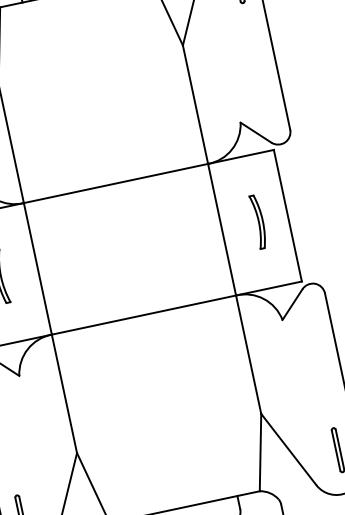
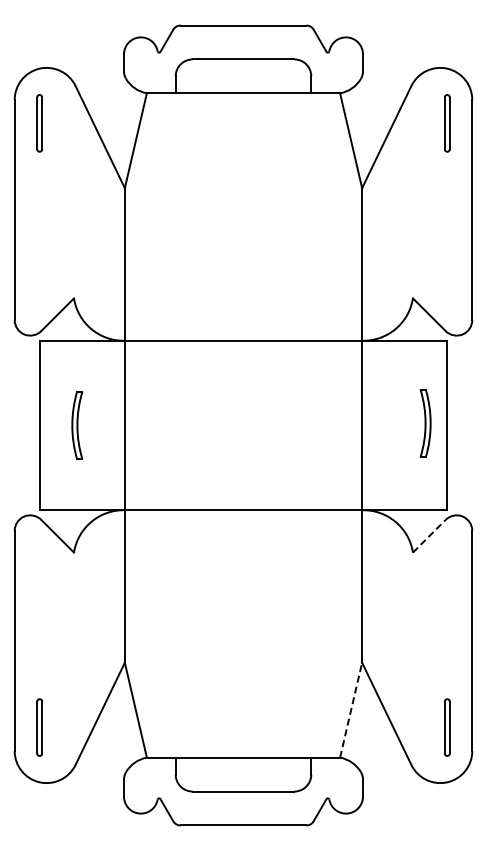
part: (258, 221) -> (425, 423), moved
line: (292, 304) -> (429, 535), solid -> dashed
line: (260, 452) -> (351, 710), solid -> dashed

